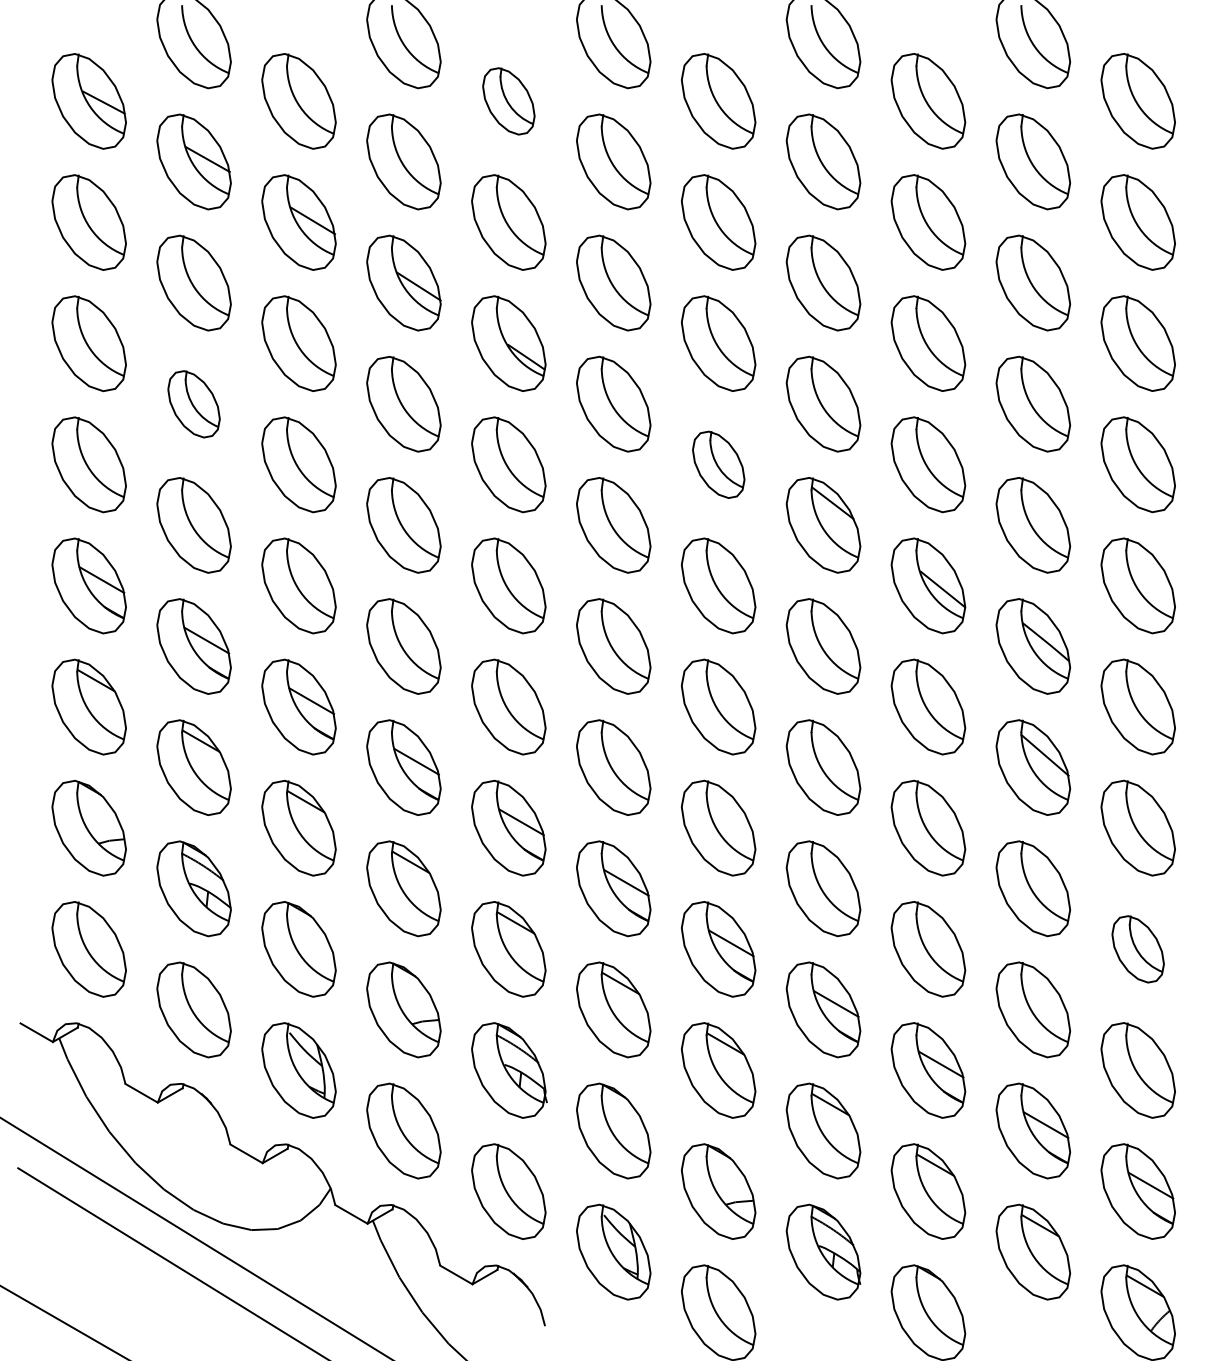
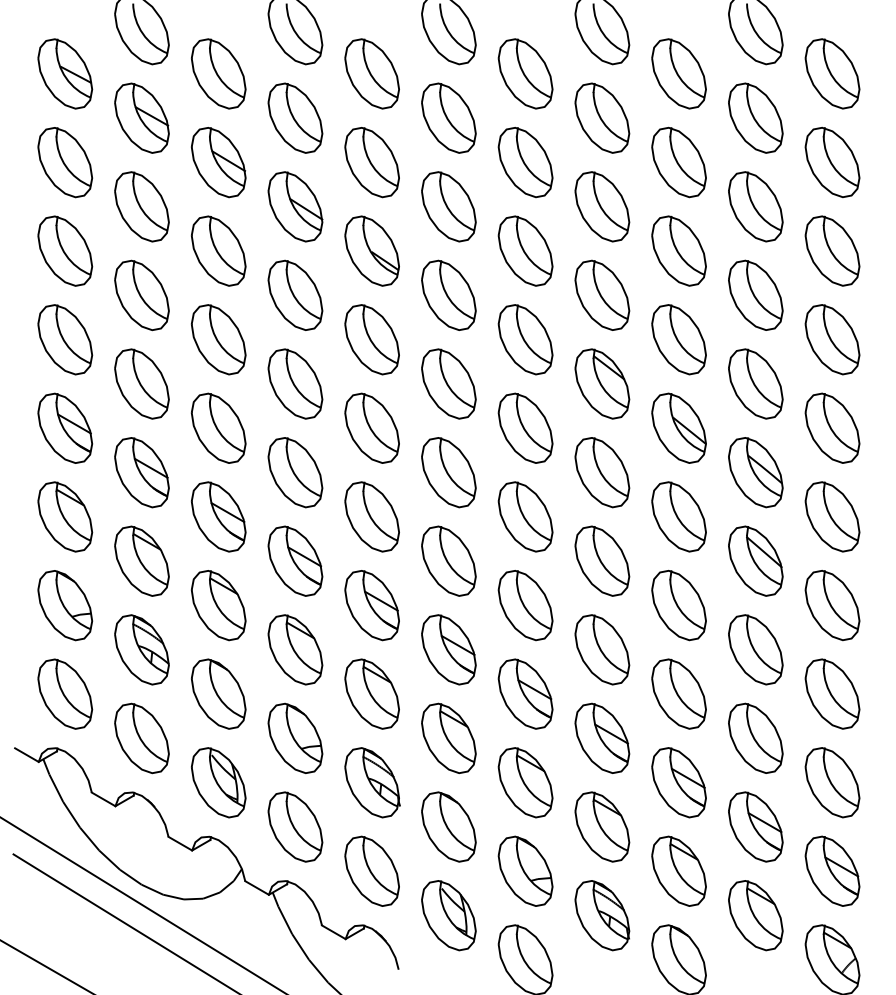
part: (508, 101) -> (371, 74), size x1.43
part: (193, 404) -> (141, 295), size x1.43
part: (718, 464) -> (525, 339), size x1.43
part: (1137, 949) -> (831, 694), size x1.43

